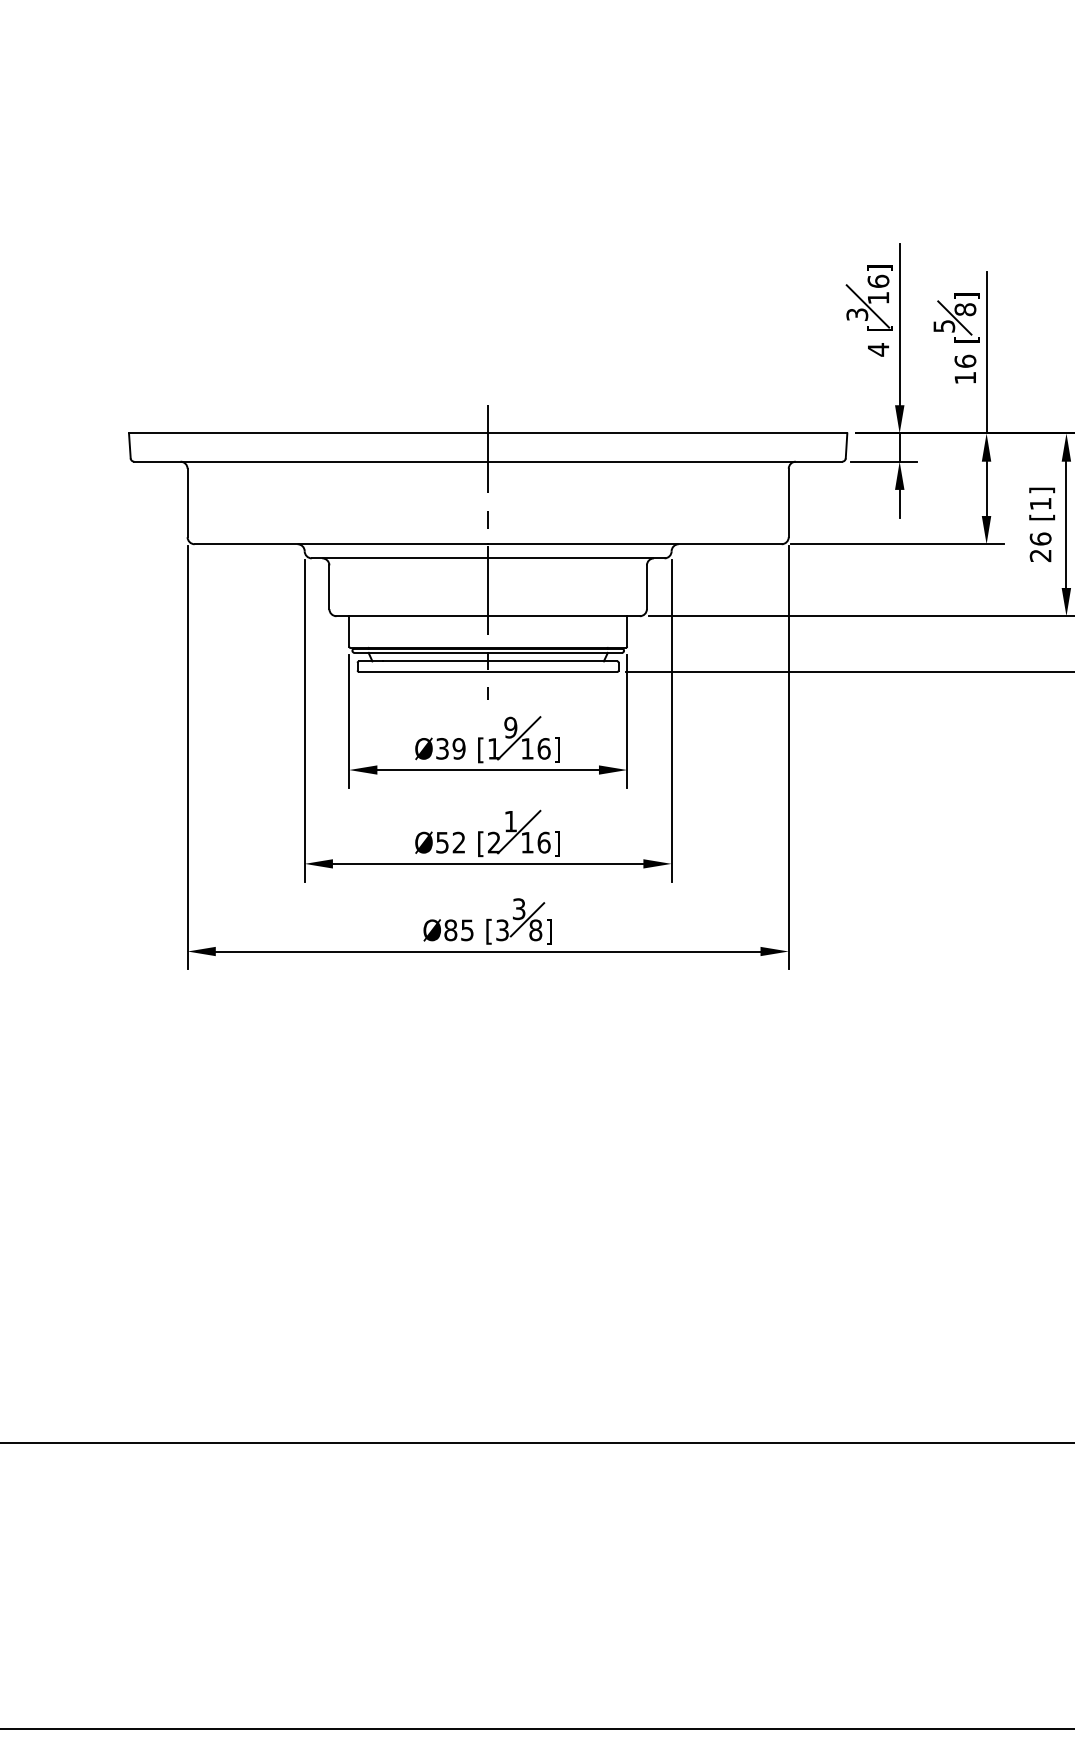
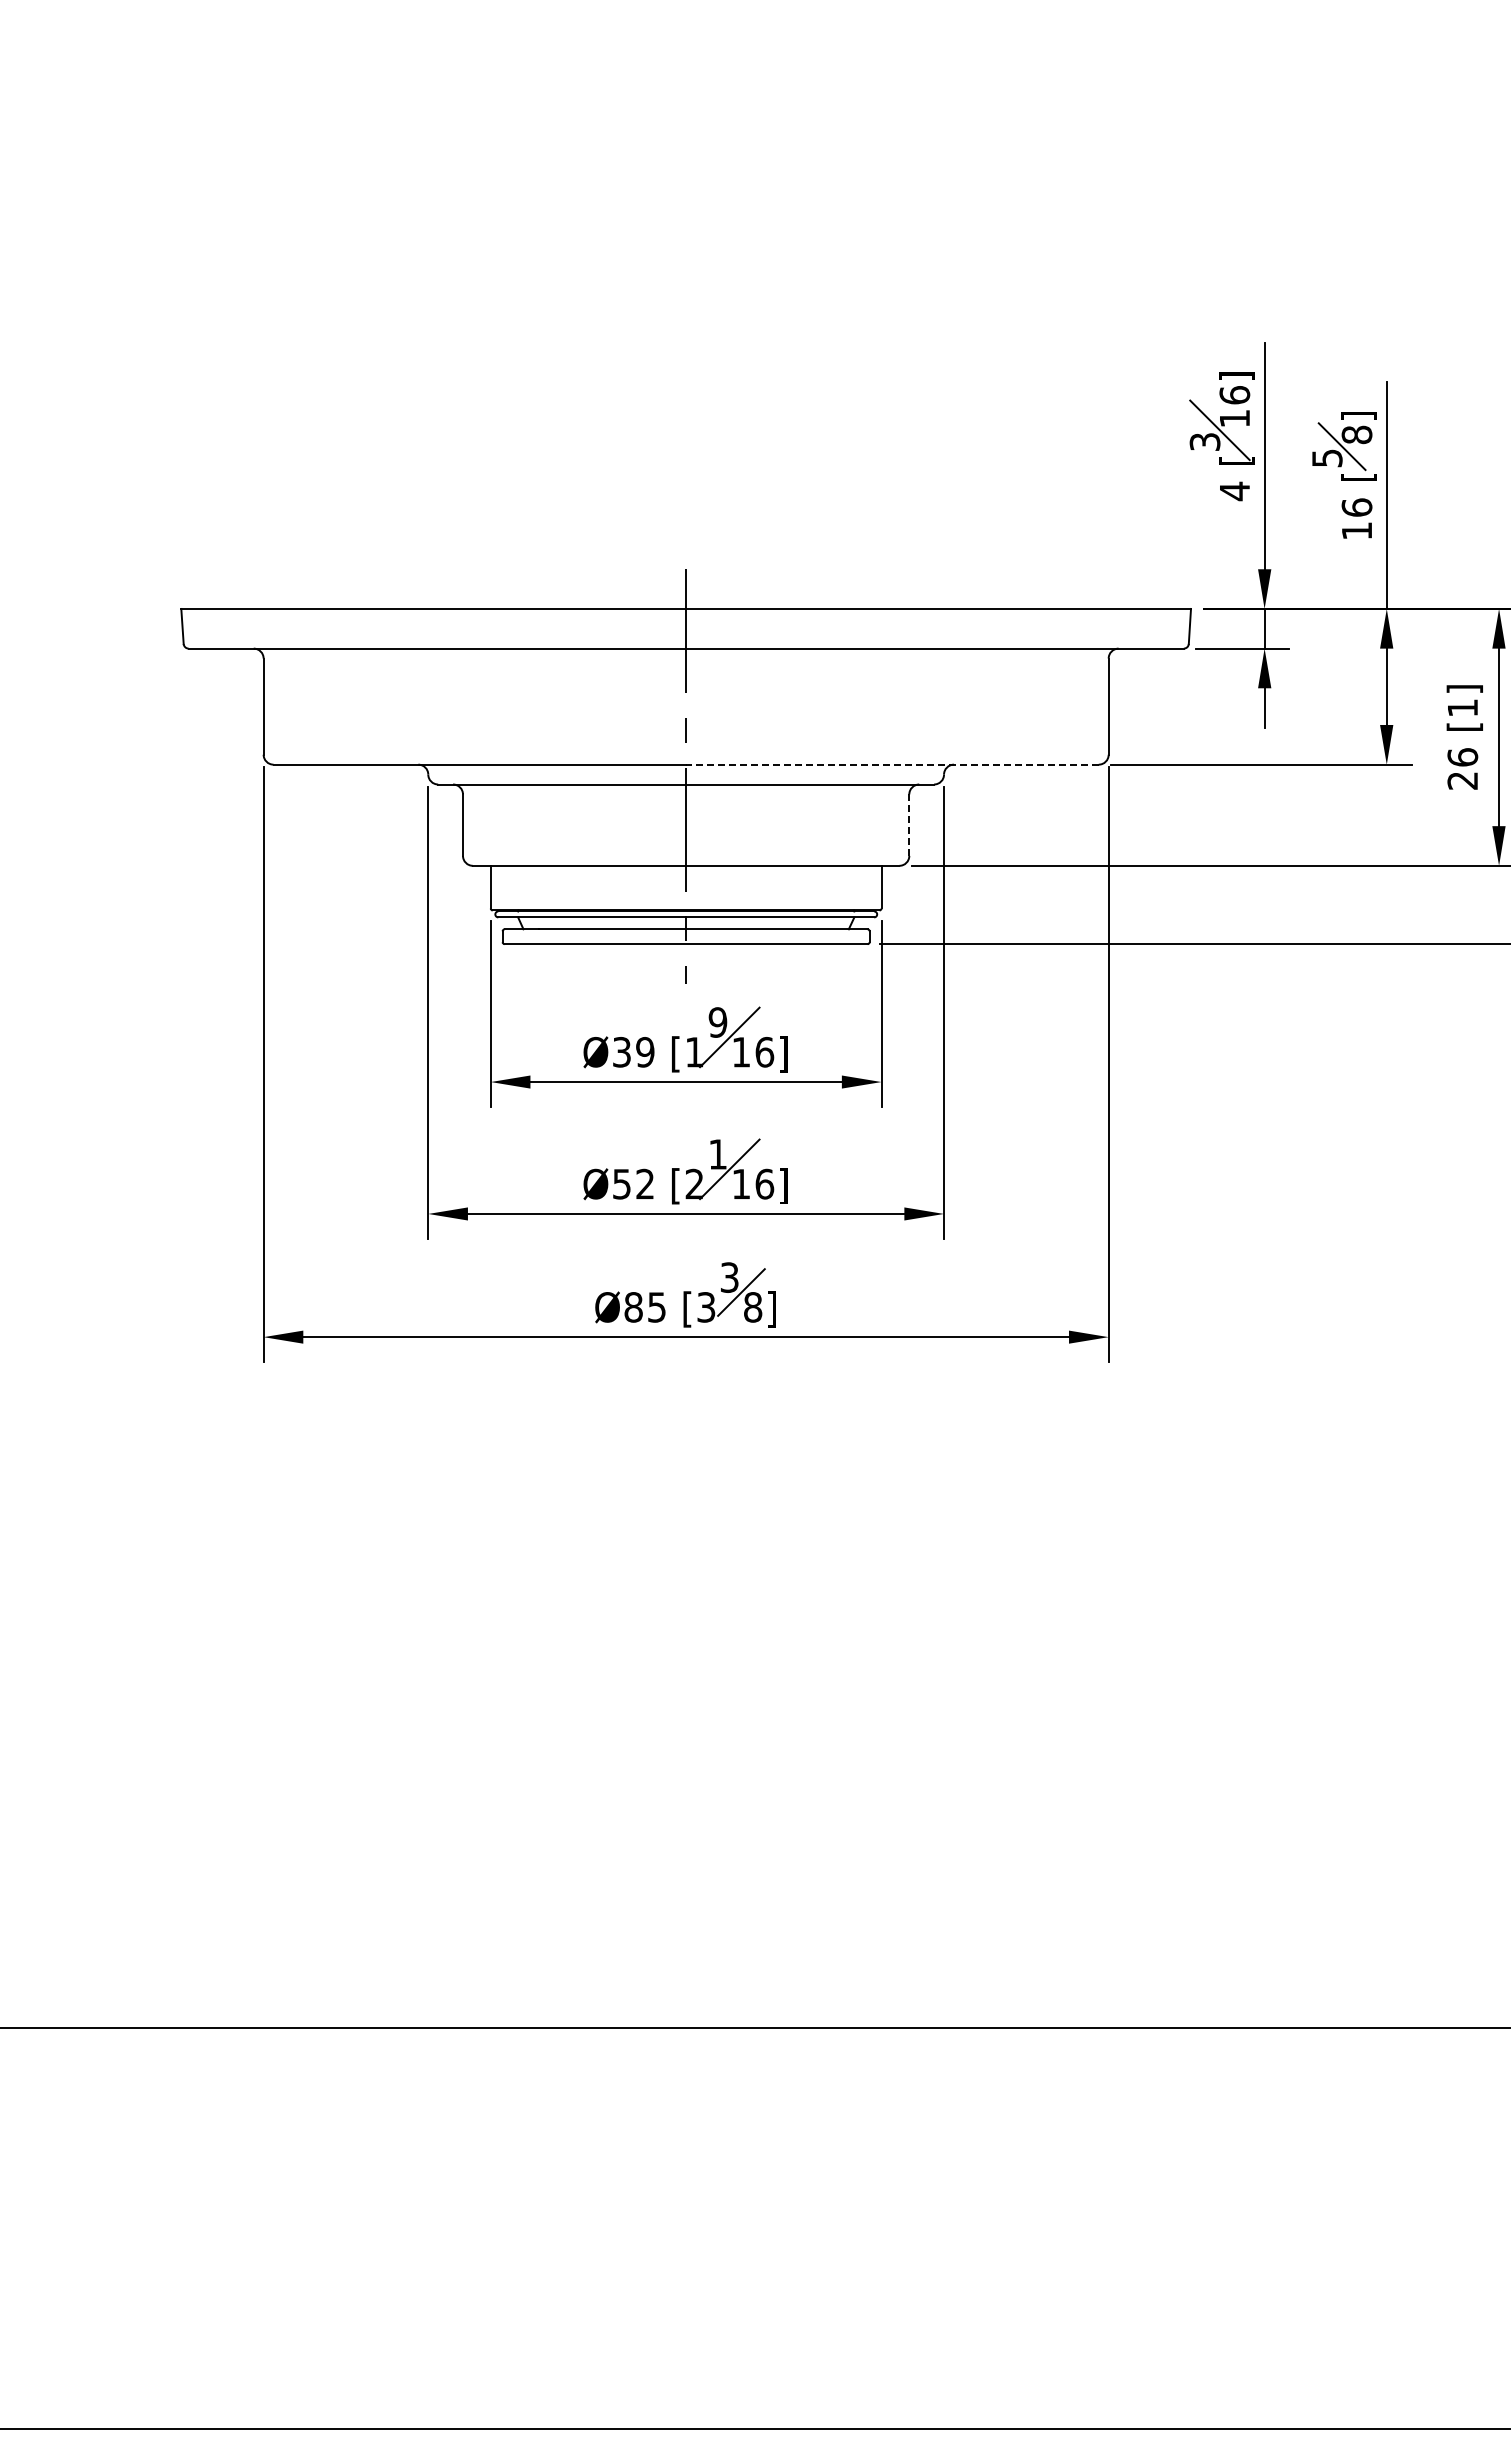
line: (634, 544) -> (891, 764), solid -> dashed
line: (647, 587) -> (909, 825), solid -> dashed

